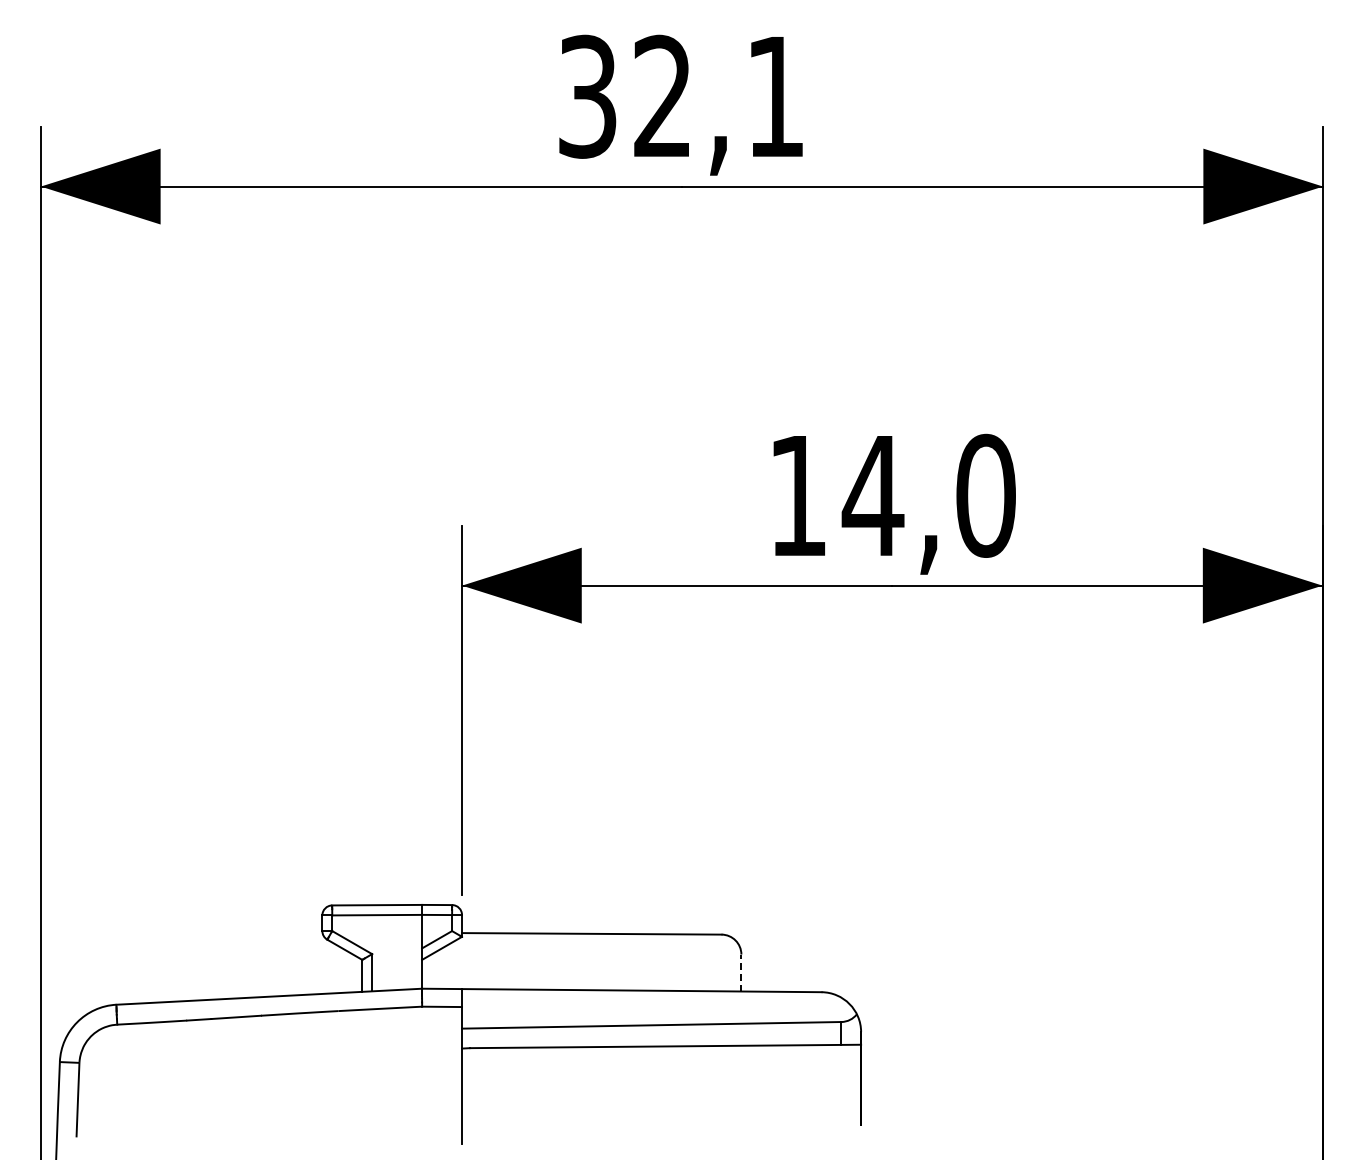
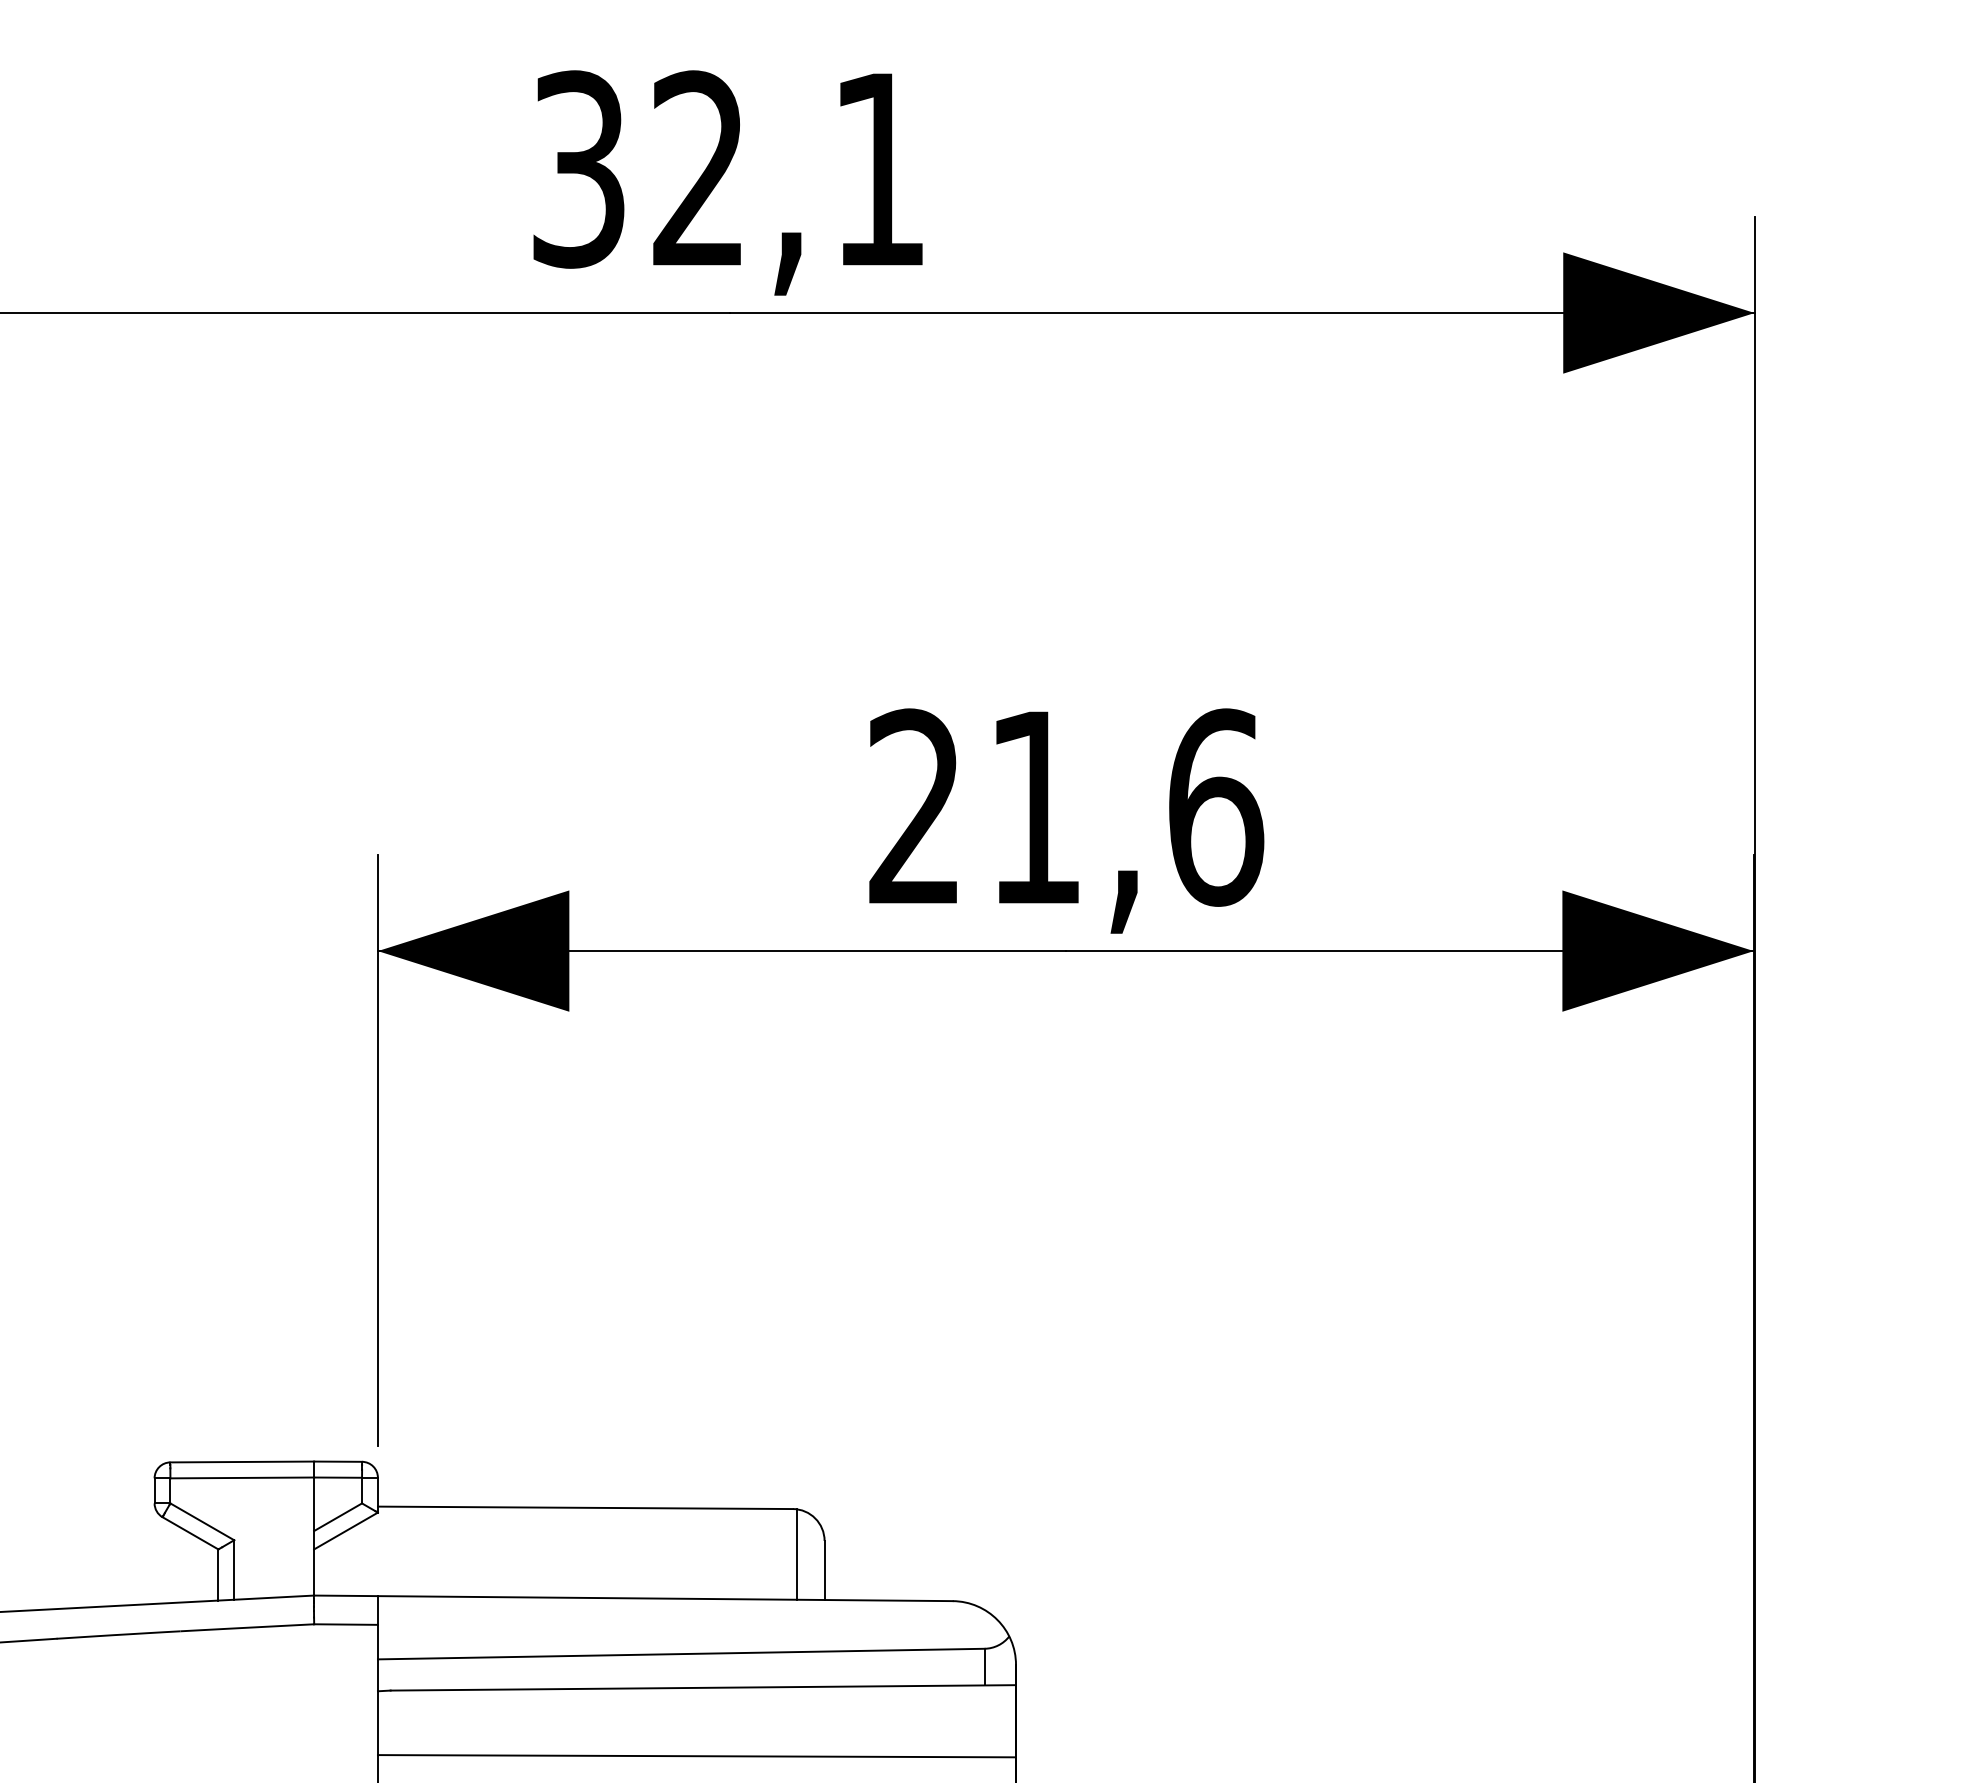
text: (892, 495) -> (1066, 806), 14,0 -> 21,6
line: (724, 962) -> (797, 1553), added
line: (741, 972) -> (824, 1569), dashed -> solid
line: (661, 1088) -> (696, 1755), added

